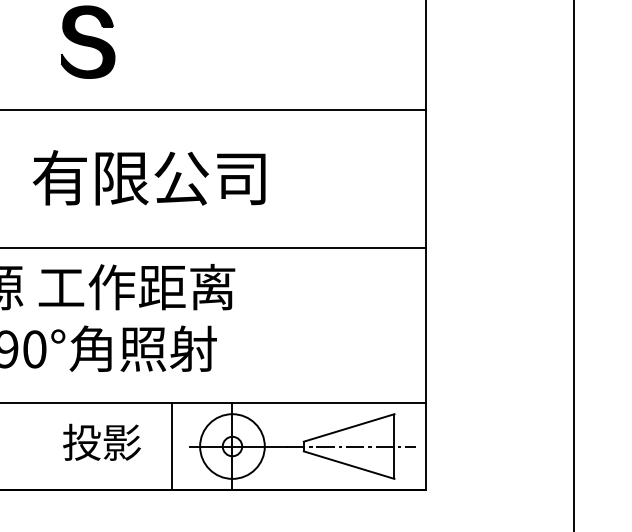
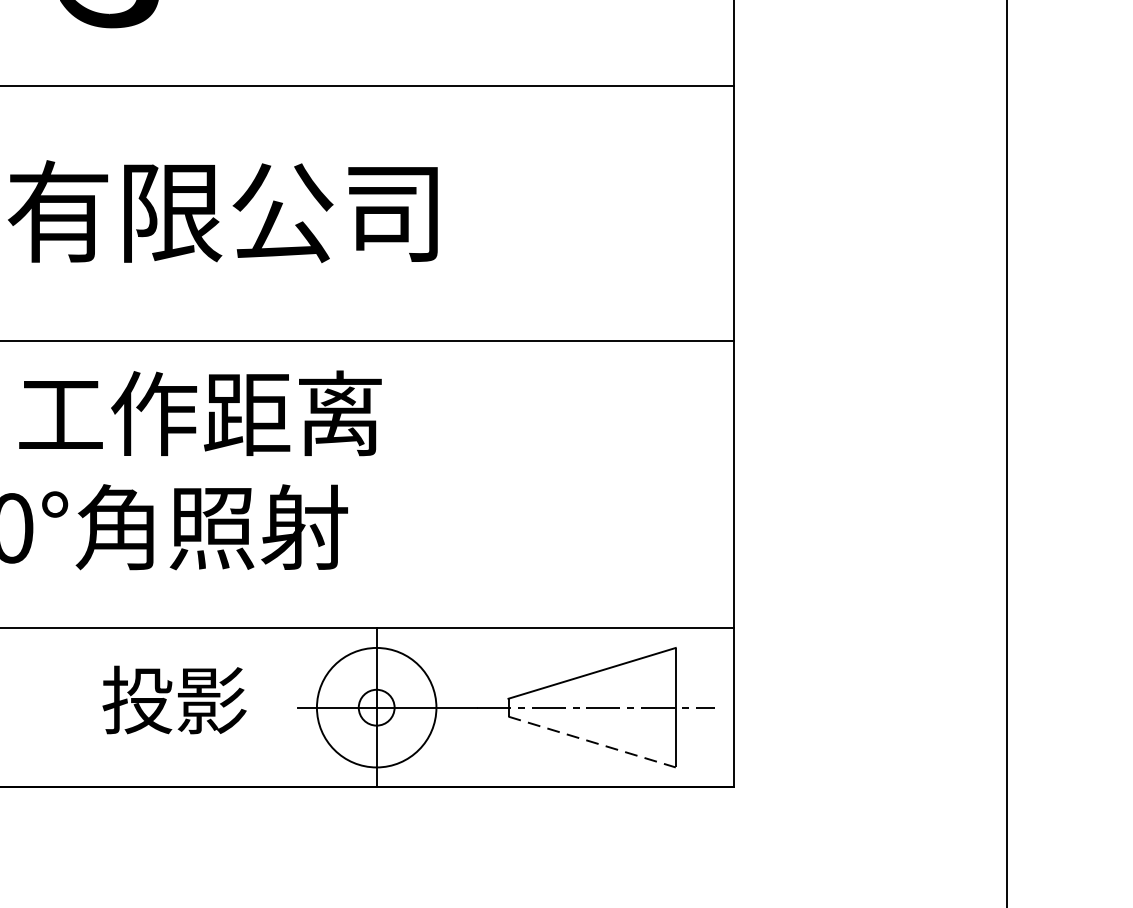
text: (101, 441) -> (173, 698), moved
line: (171, 446) -> (264, 707), removed
line: (349, 465) -> (592, 742), solid -> dashed

